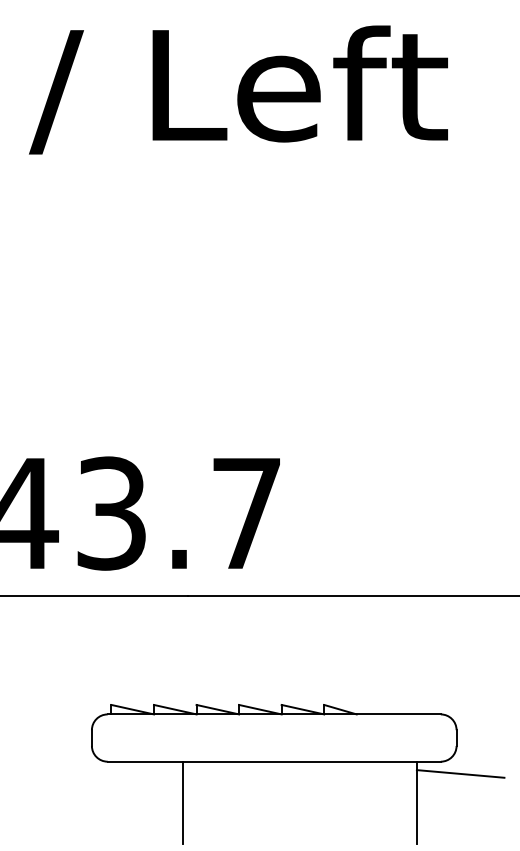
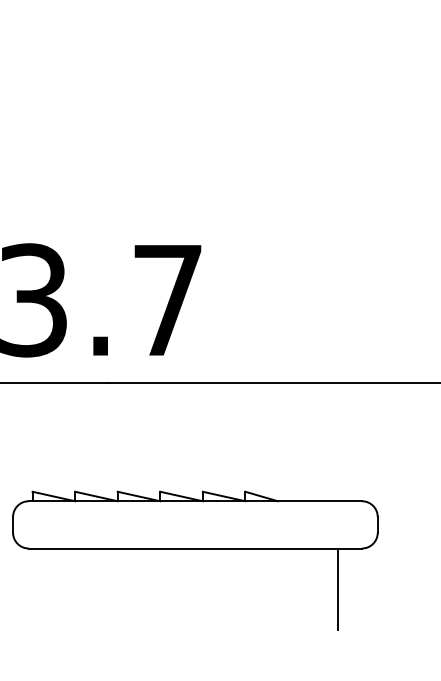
line: (460, 773) -> (381, 560), removed
line: (182, 802) -> (103, 589), removed

